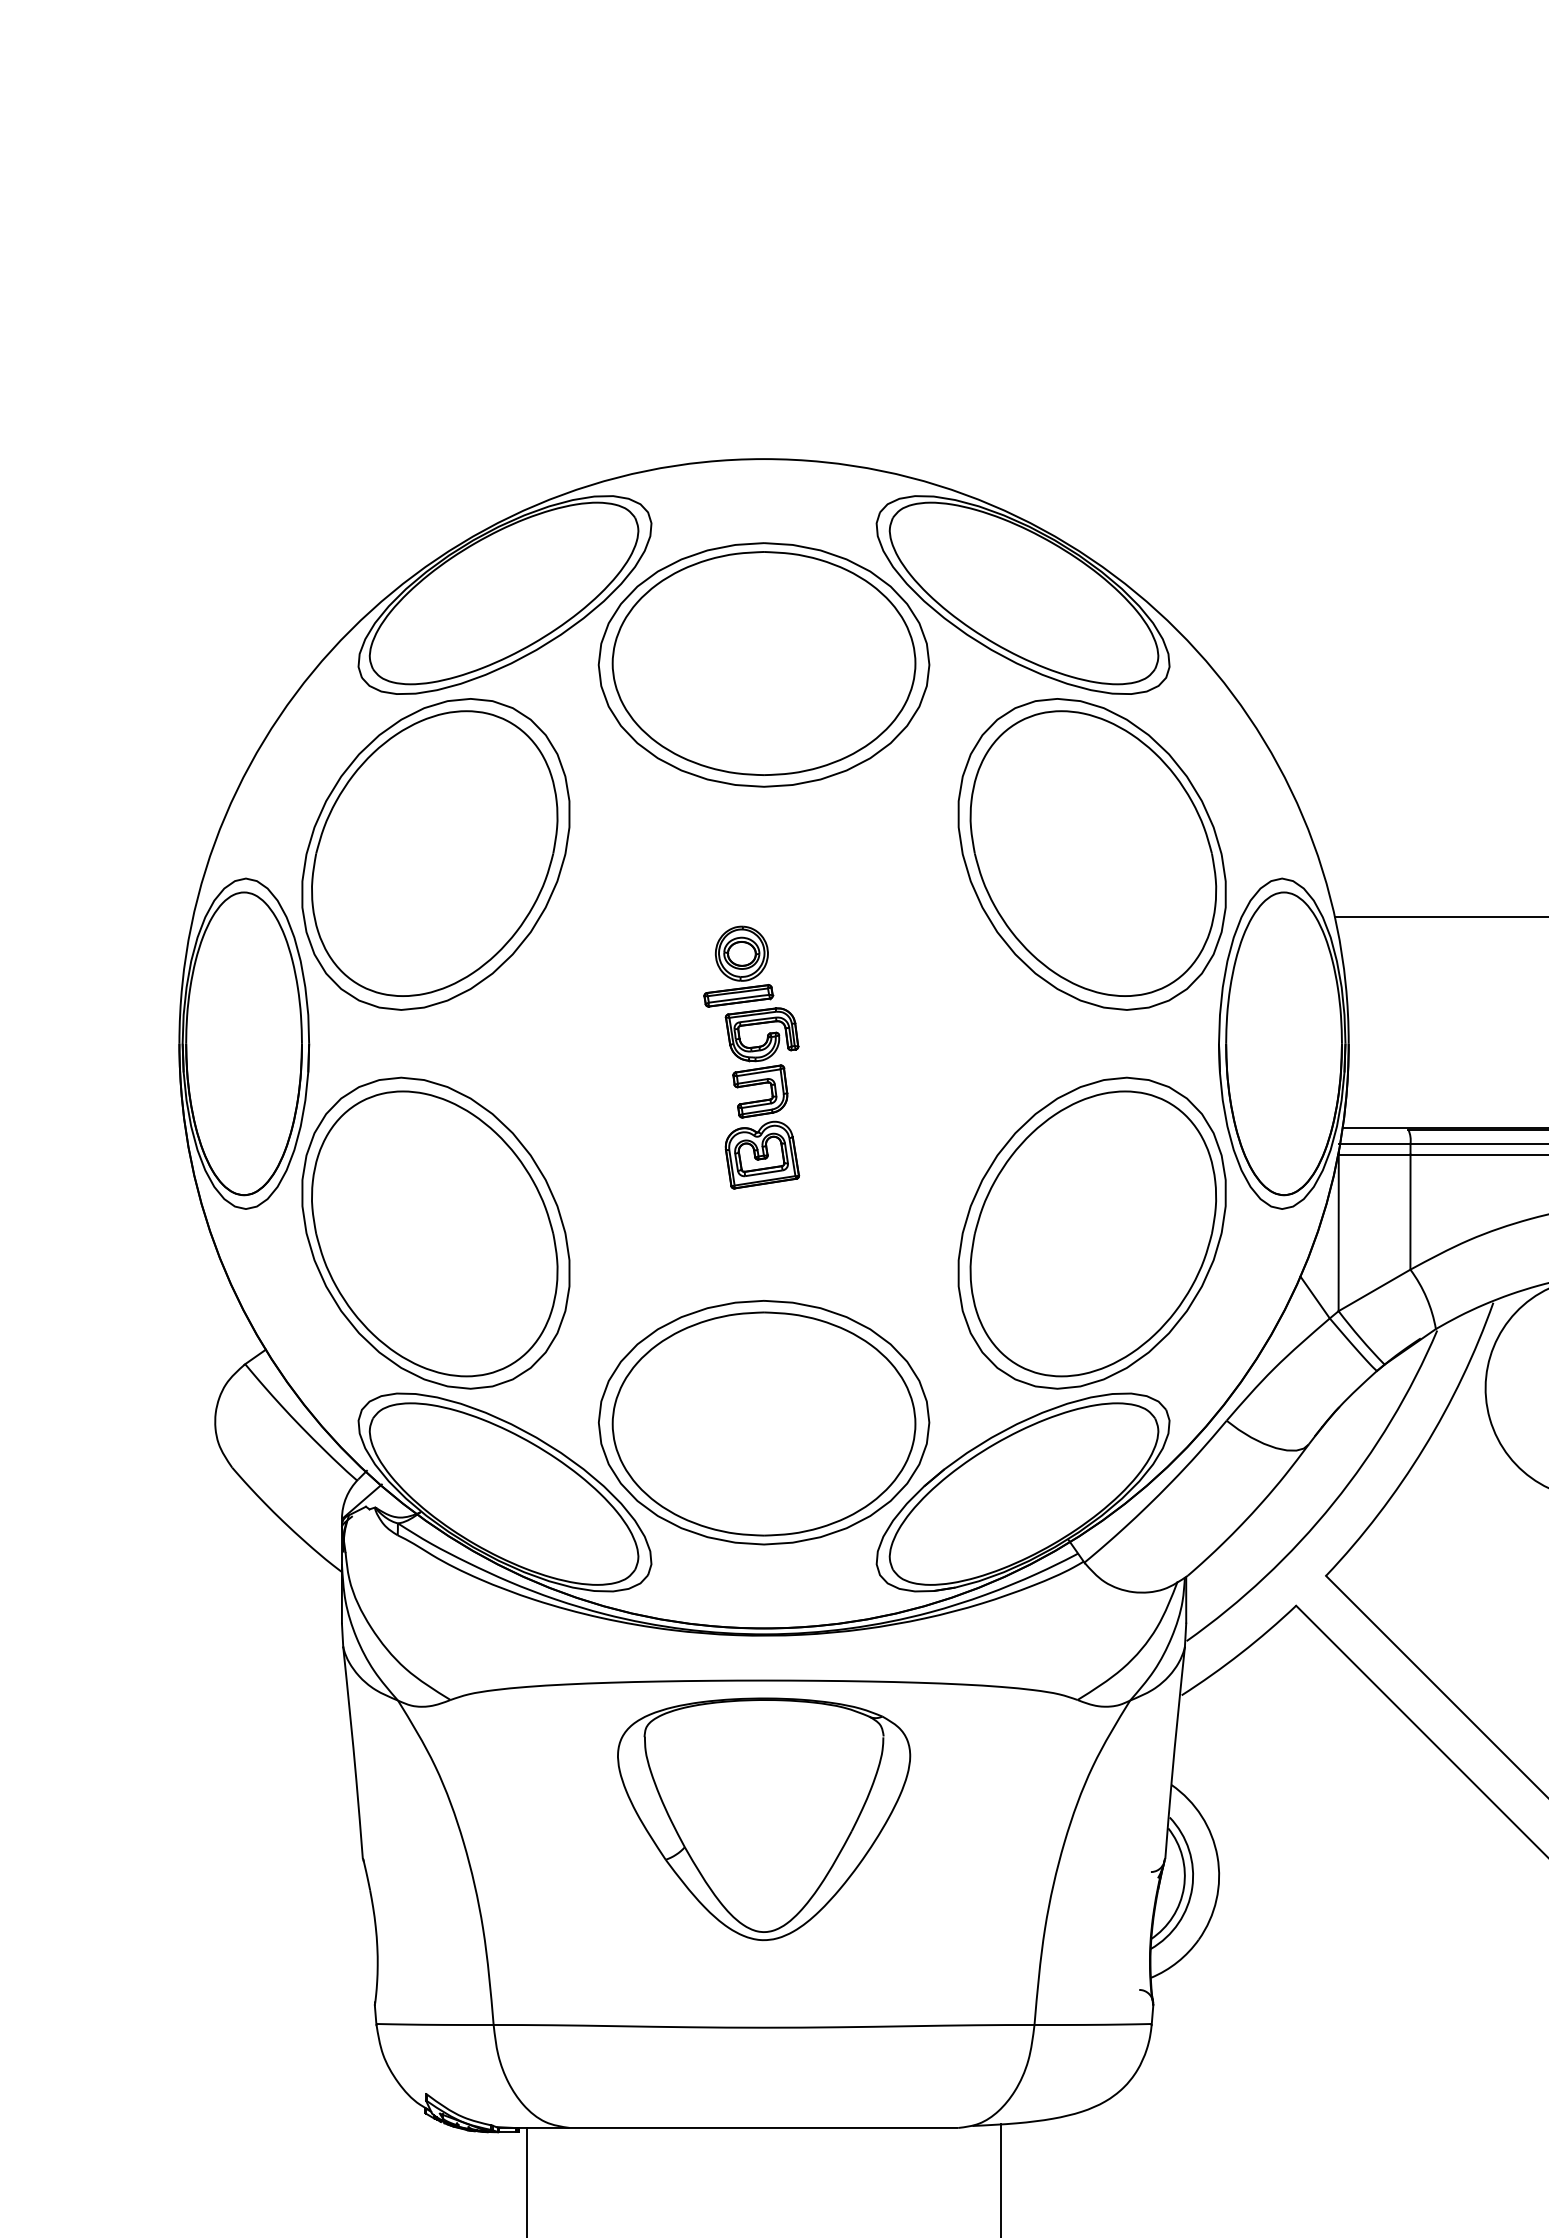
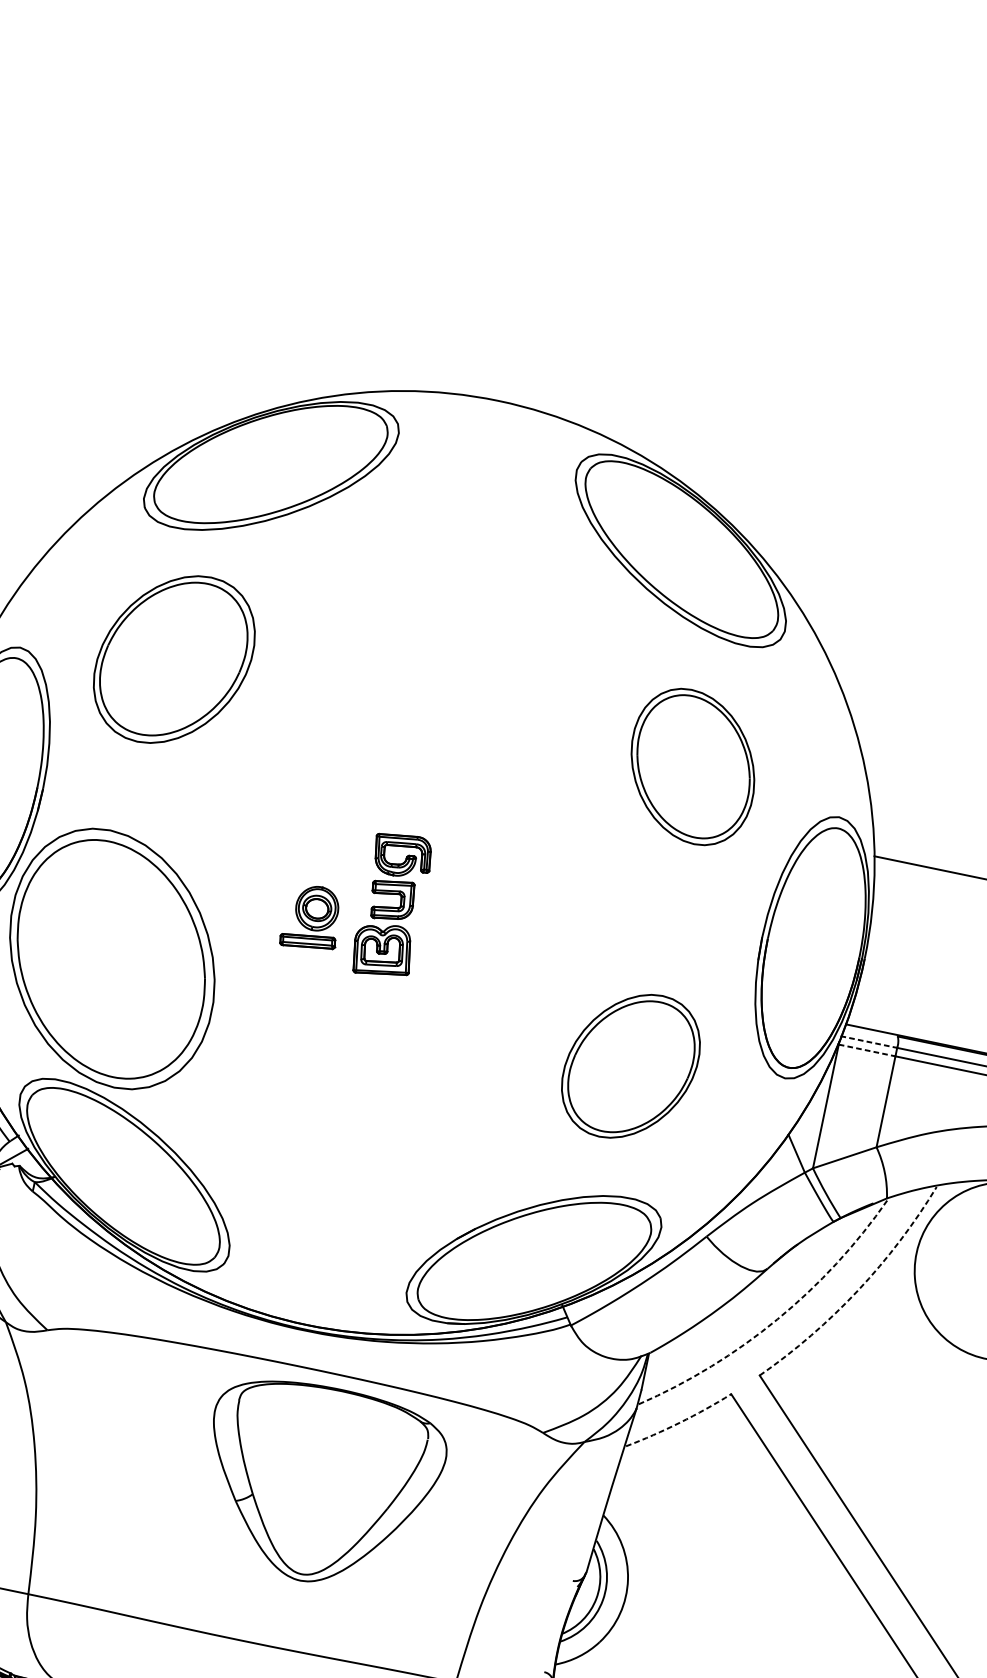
part: (763, 664) -> (464, 563), removed
part: (435, 854) -> (173, 659), size x0.7
part: (1091, 854) -> (692, 766), size x0.6
part: (738, 966) -> (312, 918), moved
line: (1374, 1143) -> (868, 1041), solid -> dashed
line: (1374, 1154) -> (867, 1050), solid -> dashed
part: (1091, 1232) -> (630, 1065), size x0.6
part: (764, 1422) -> (341, 1162), removed
arc: (1424, 1448) -> (858, 1290), solid -> dashed
arc: (1333, 1503) -> (777, 1319), solid -> dashed
arc: (1241, 1653) -> (680, 1423), solid -> dashed
part: (764, 1819) -> (320, 1485), moved

